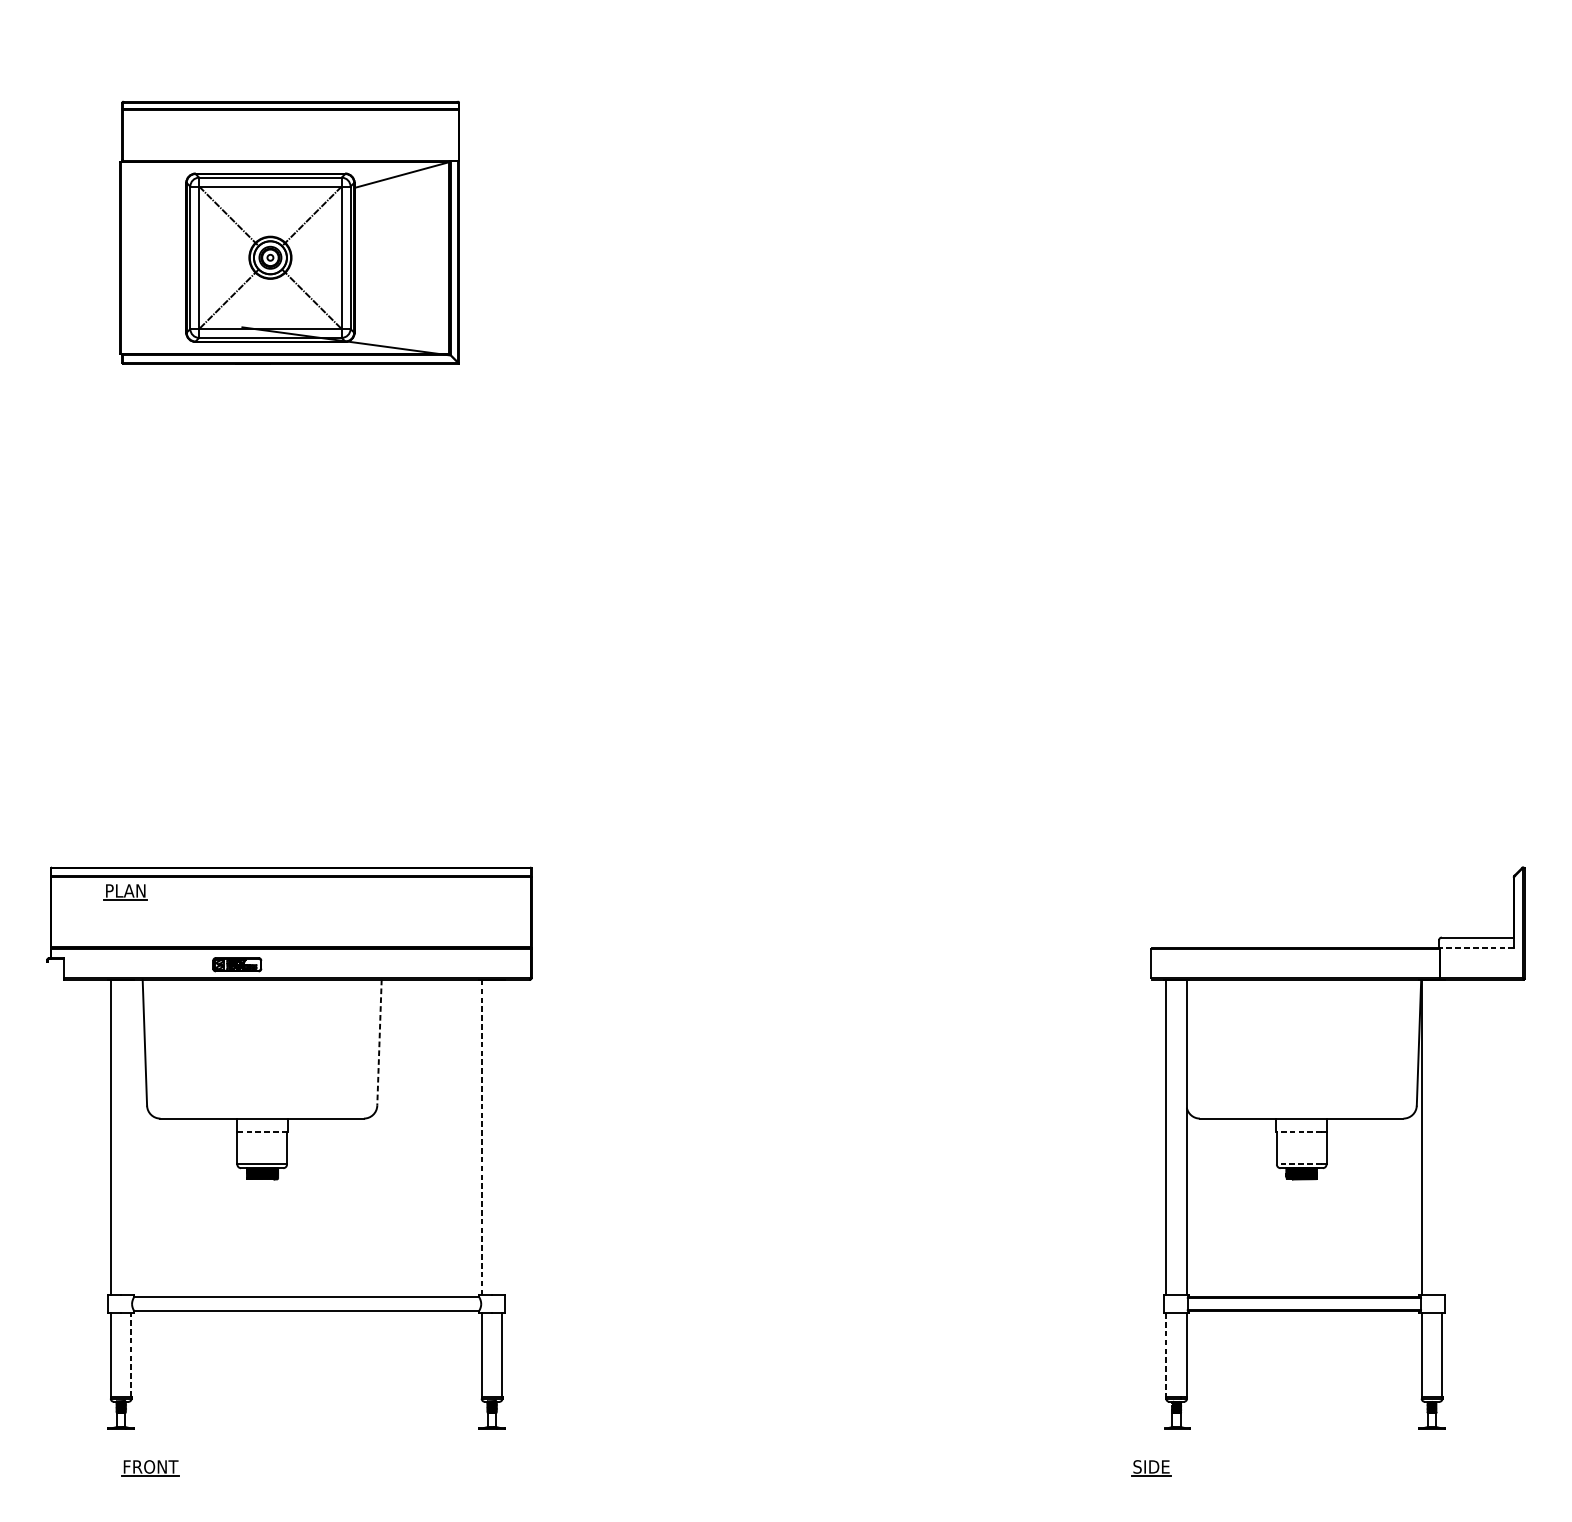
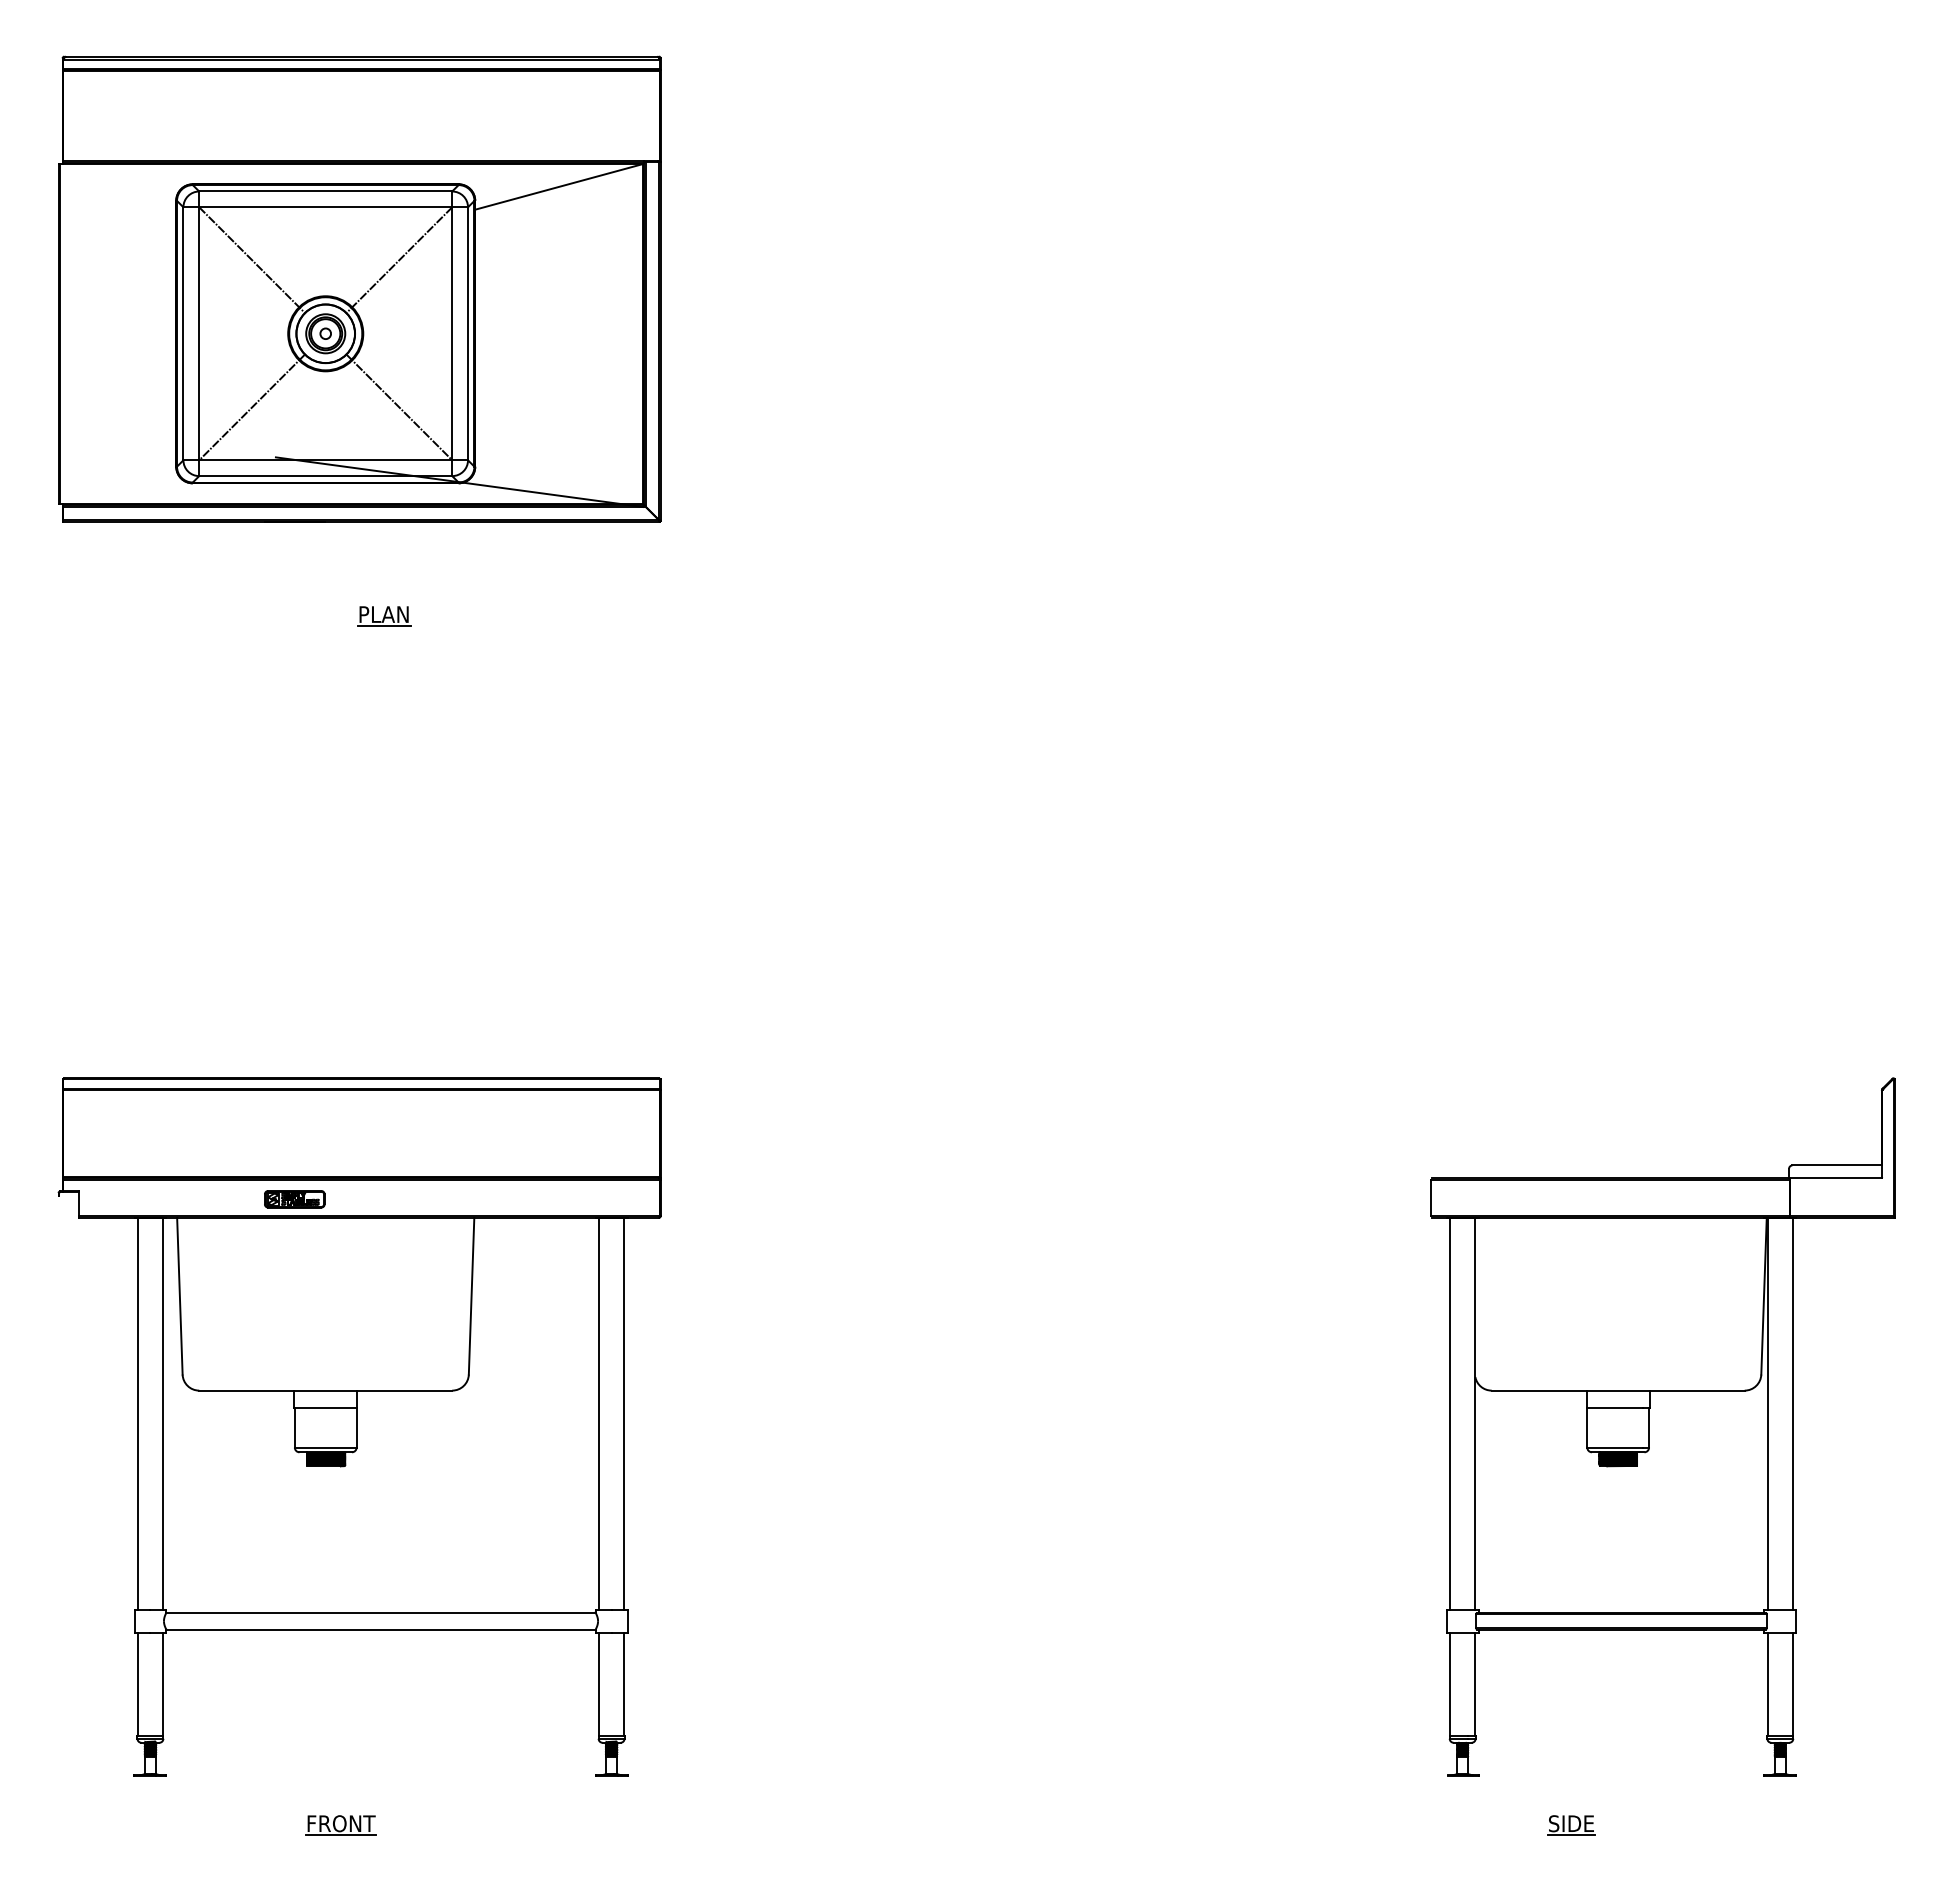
part: (289, 232) -> (359, 288), size x1.43
part: (126, 892) -> (384, 616), moved
line: (1476, 947) -> (1835, 1177), dashed -> solid
line: (379, 1042) -> (471, 1296), dashed -> solid
line: (261, 1132) -> (325, 1407), dashed -> solid
line: (1298, 1132) -> (1614, 1407), dashed -> solid
line: (131, 1137) -> (163, 1413), added
line: (481, 1137) -> (598, 1414), dashed -> solid
line: (502, 1137) -> (624, 1413), added
line: (1441, 1137) -> (1792, 1413), added
line: (1299, 1164) -> (1615, 1447), dashed -> solid
line: (131, 1354) -> (163, 1684), dashed -> solid
line: (1166, 1354) -> (1450, 1684), dashed -> solid
part: (150, 1468) -> (340, 1825), moved
part: (1151, 1468) -> (1571, 1825), moved

